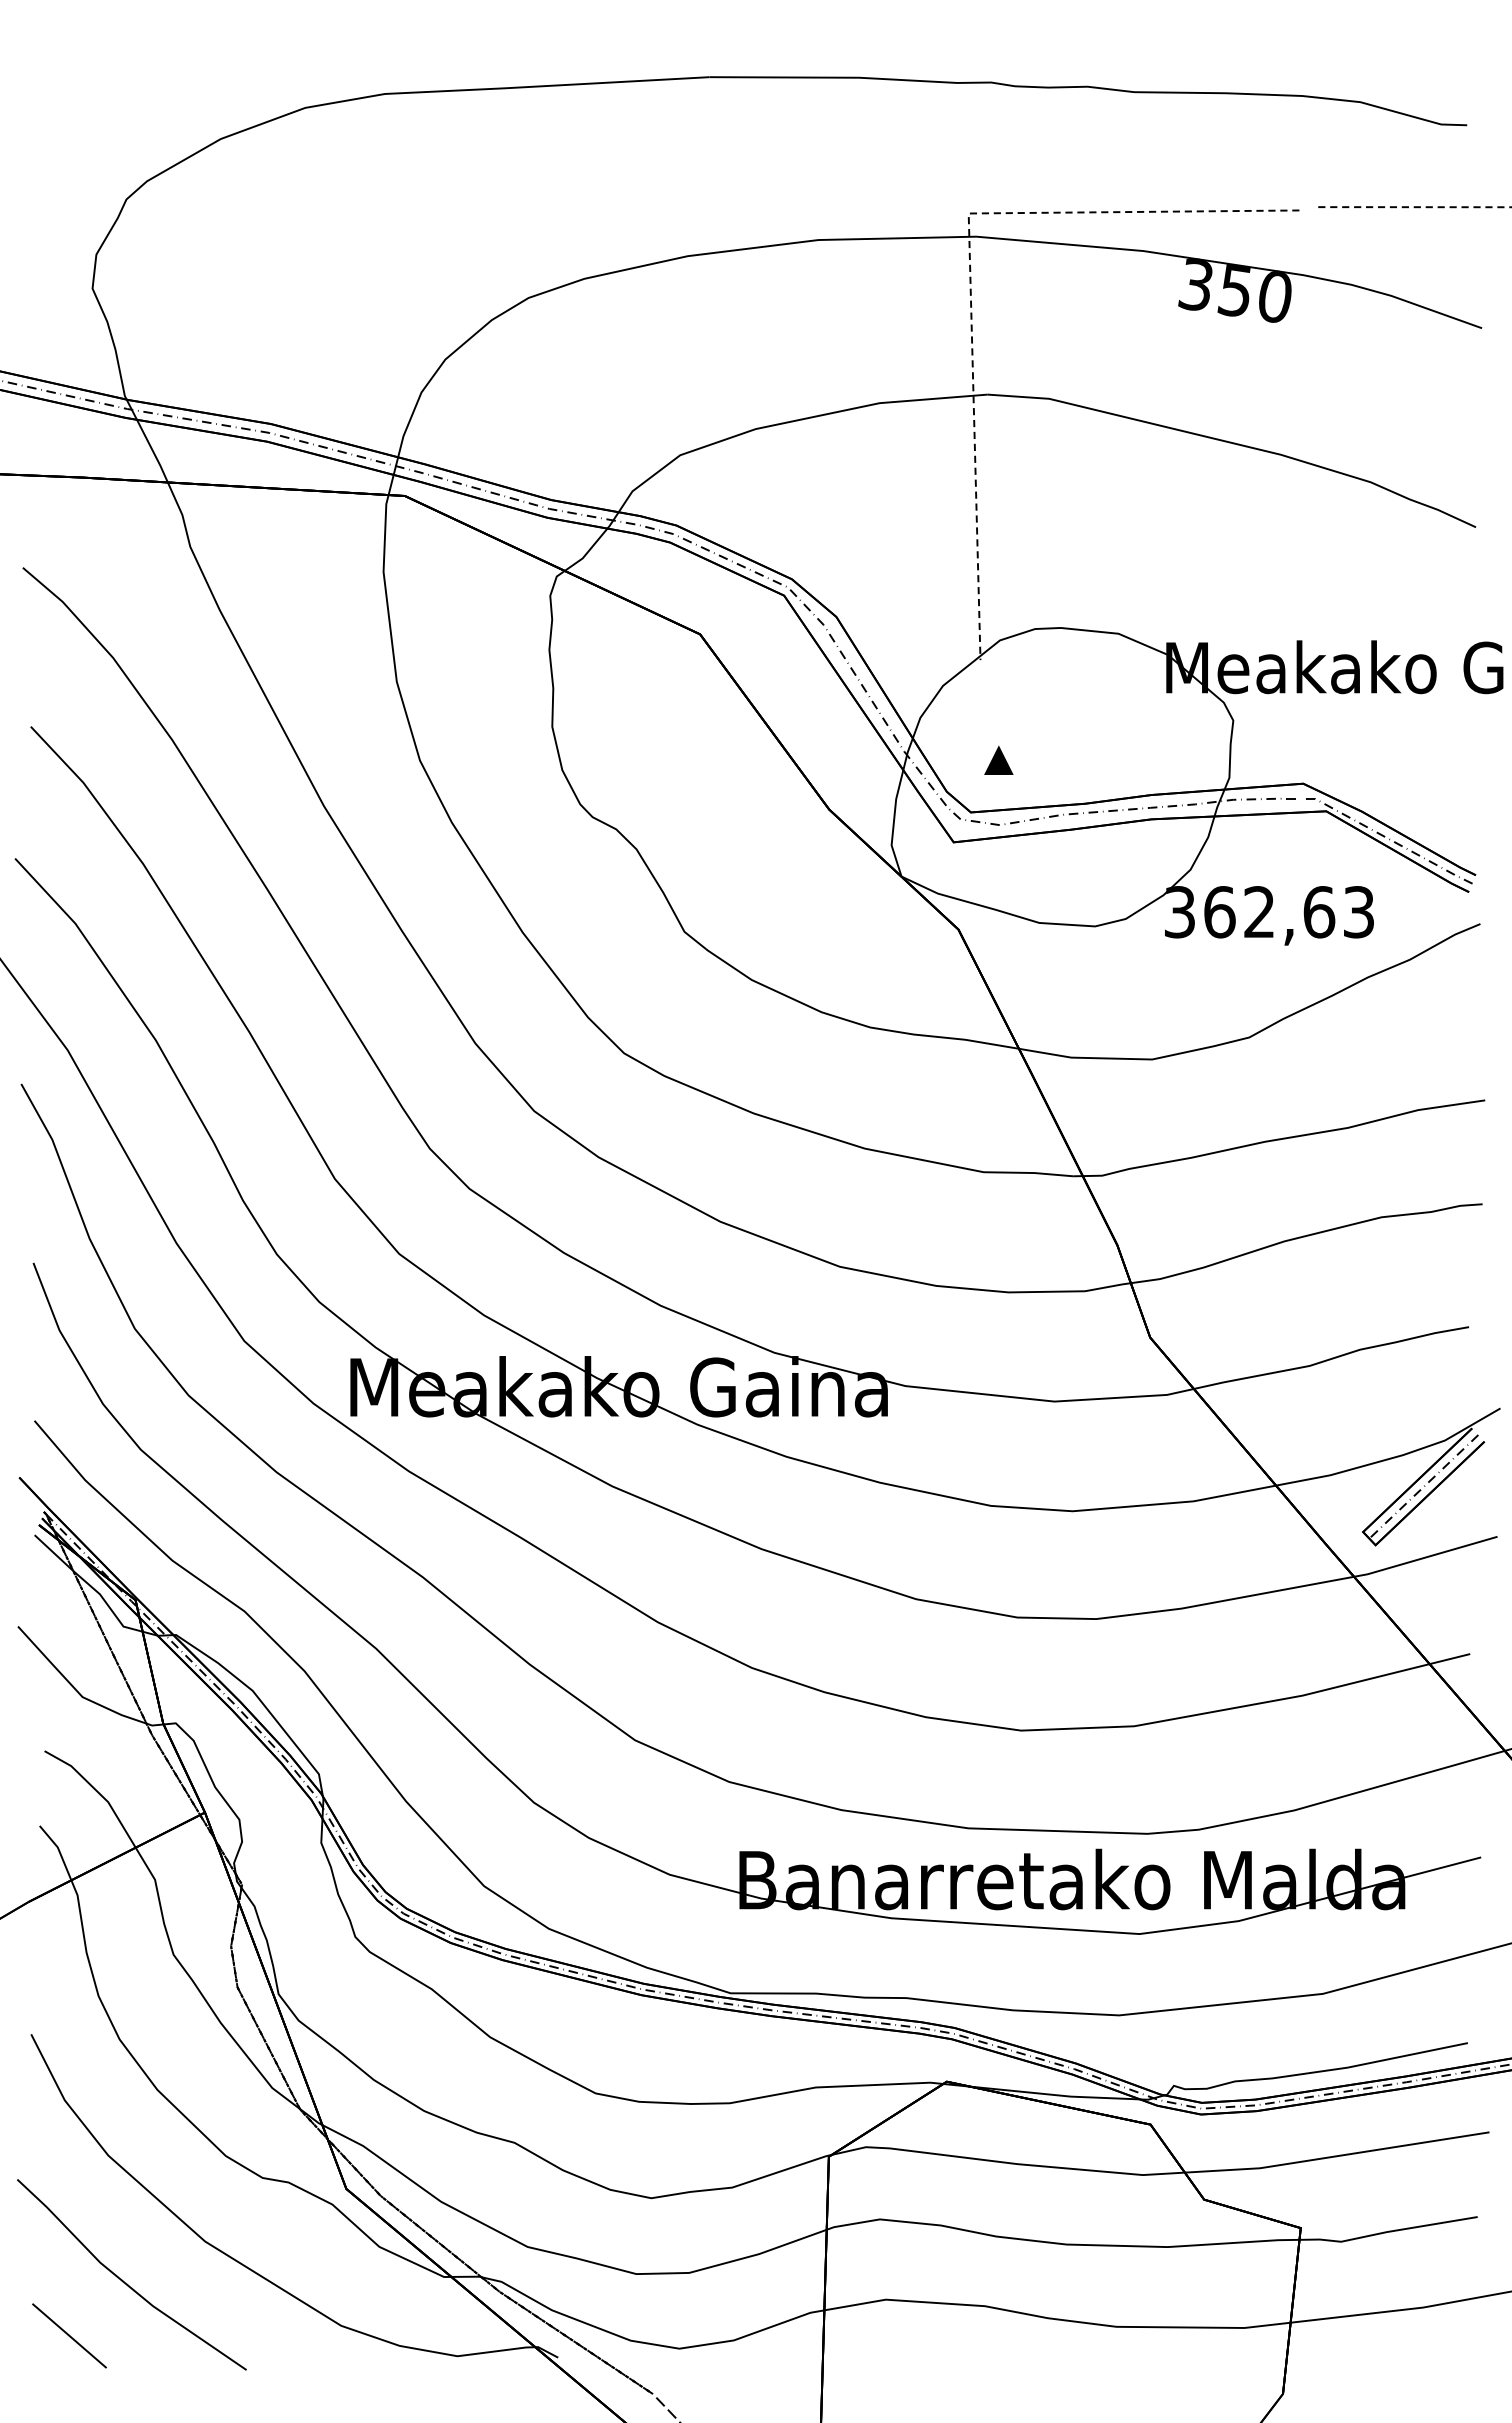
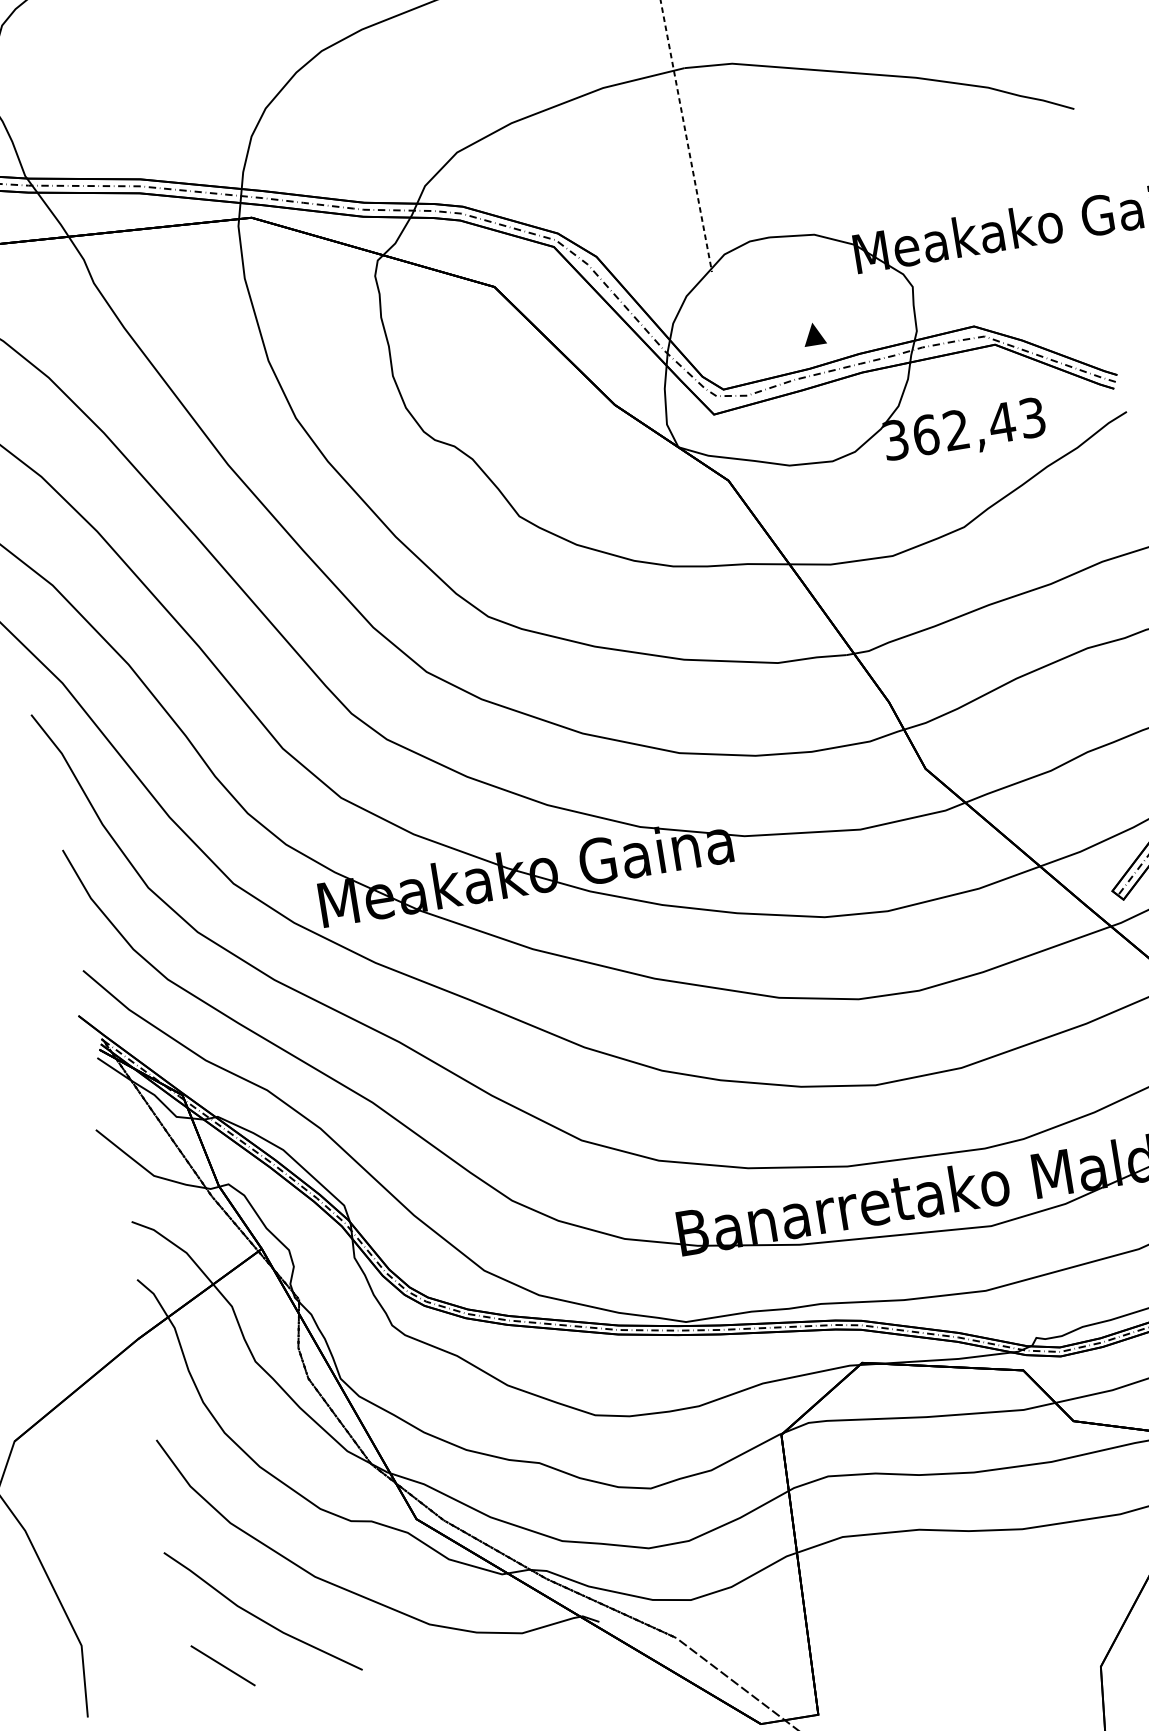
part: (998, 759) -> (813, 333), moved
text: (1318, 912) -> (1001, 423), 362,63 -> 362,43

